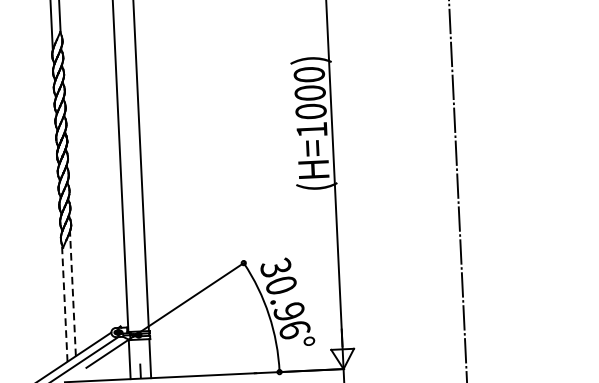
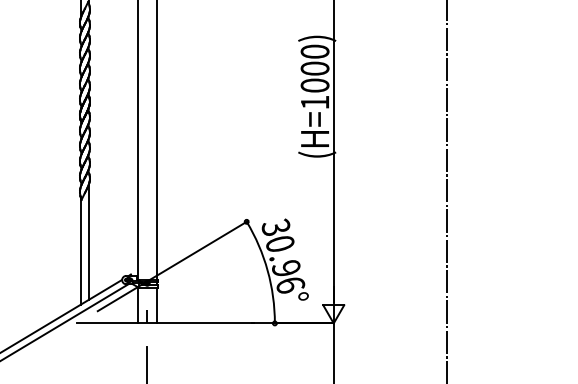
line: (72, 293) -> (88, 242), dashed -> solid
line: (64, 302) -> (80, 250), dashed -> solid

